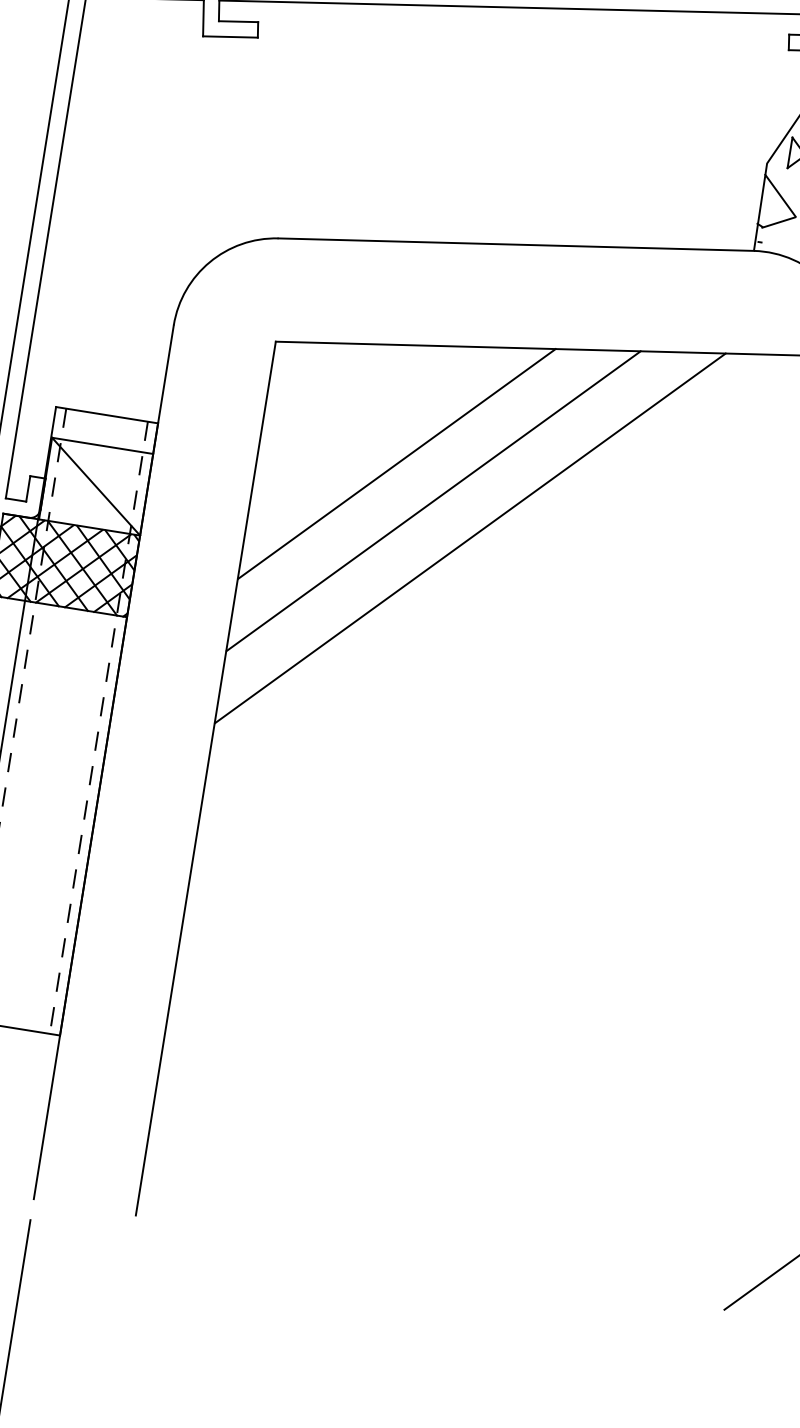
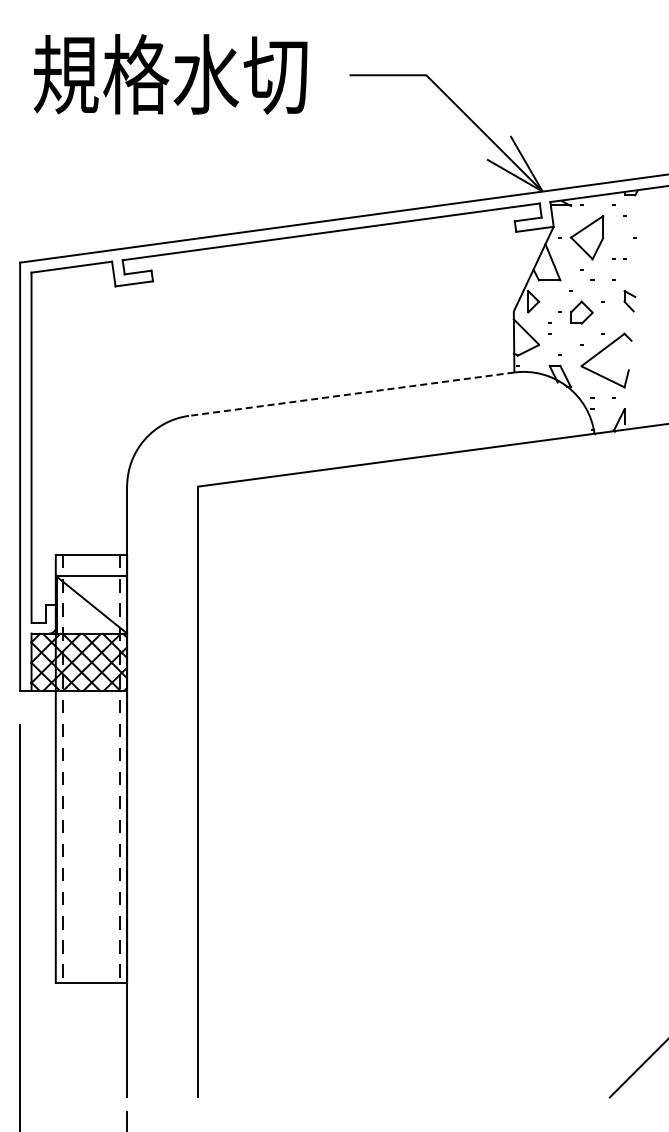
line: (515, 245) -> (351, 394), solid -> dashed
line: (397, 463) -> (294, 556), removed
line: (433, 500) -> (323, 577), removed
line: (470, 538) -> (352, 599), removed

